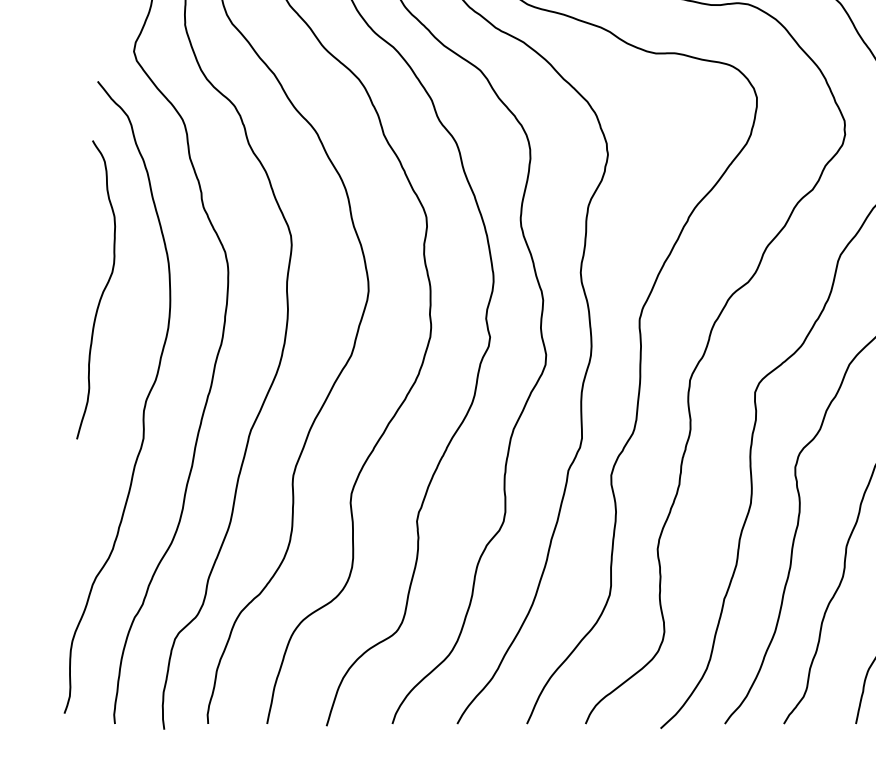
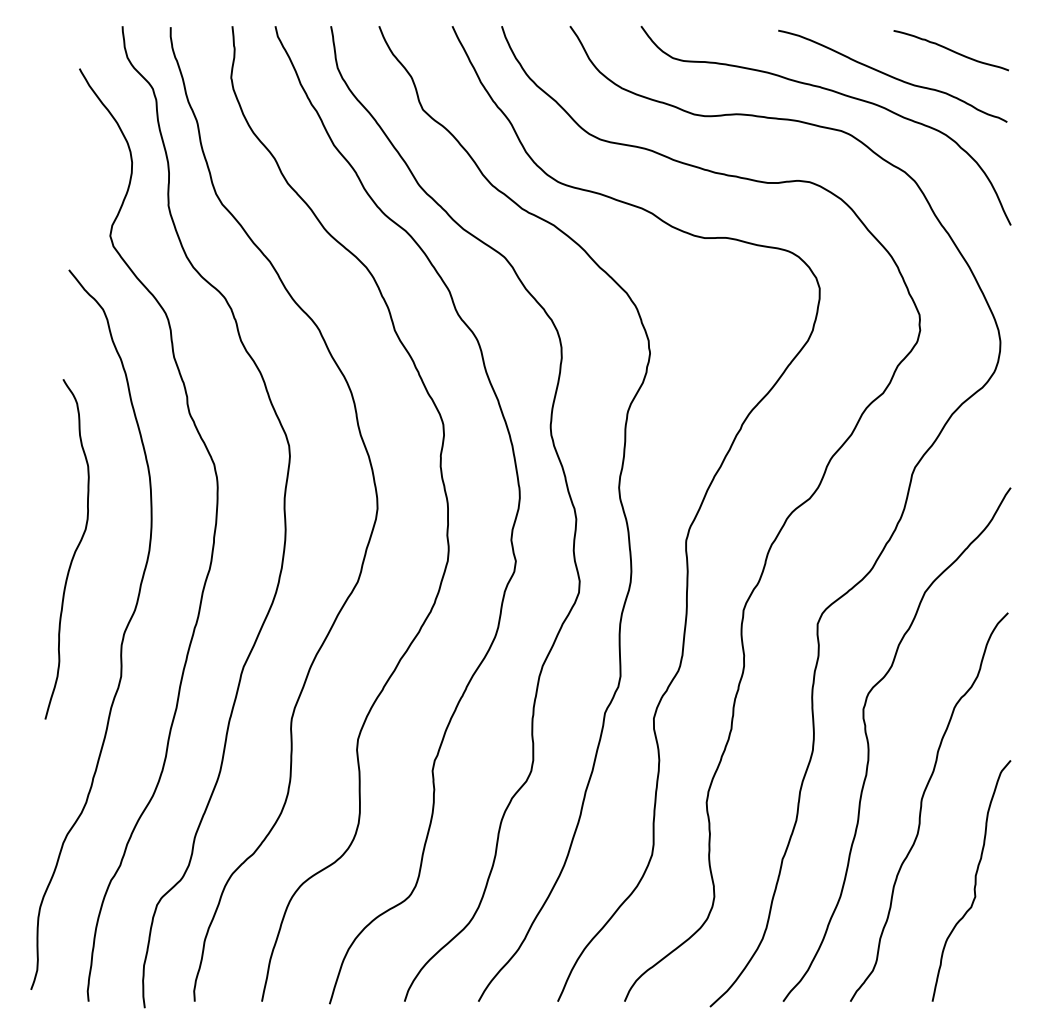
curve: (102, 290) -> (74, 550), moved

